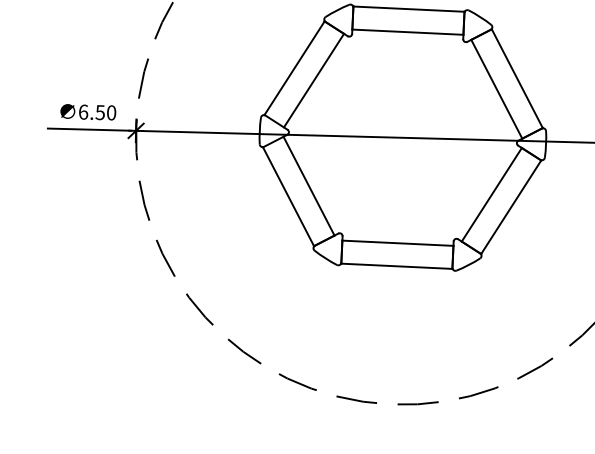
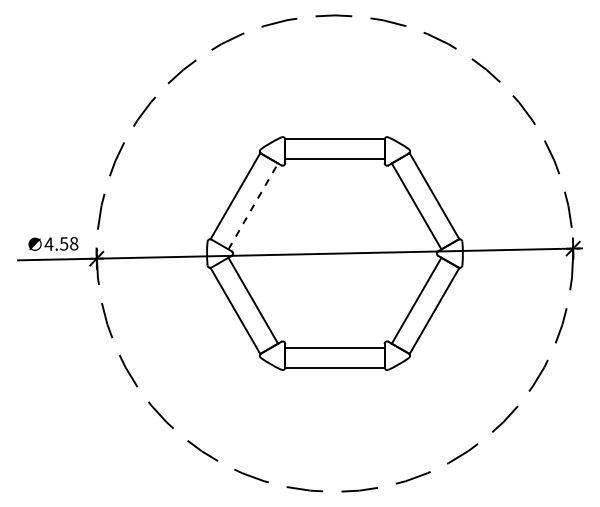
line: (314, 80) -> (253, 206), solid -> dashed
text: (97, 112) -> (61, 243), 6.50 -> 4.58

